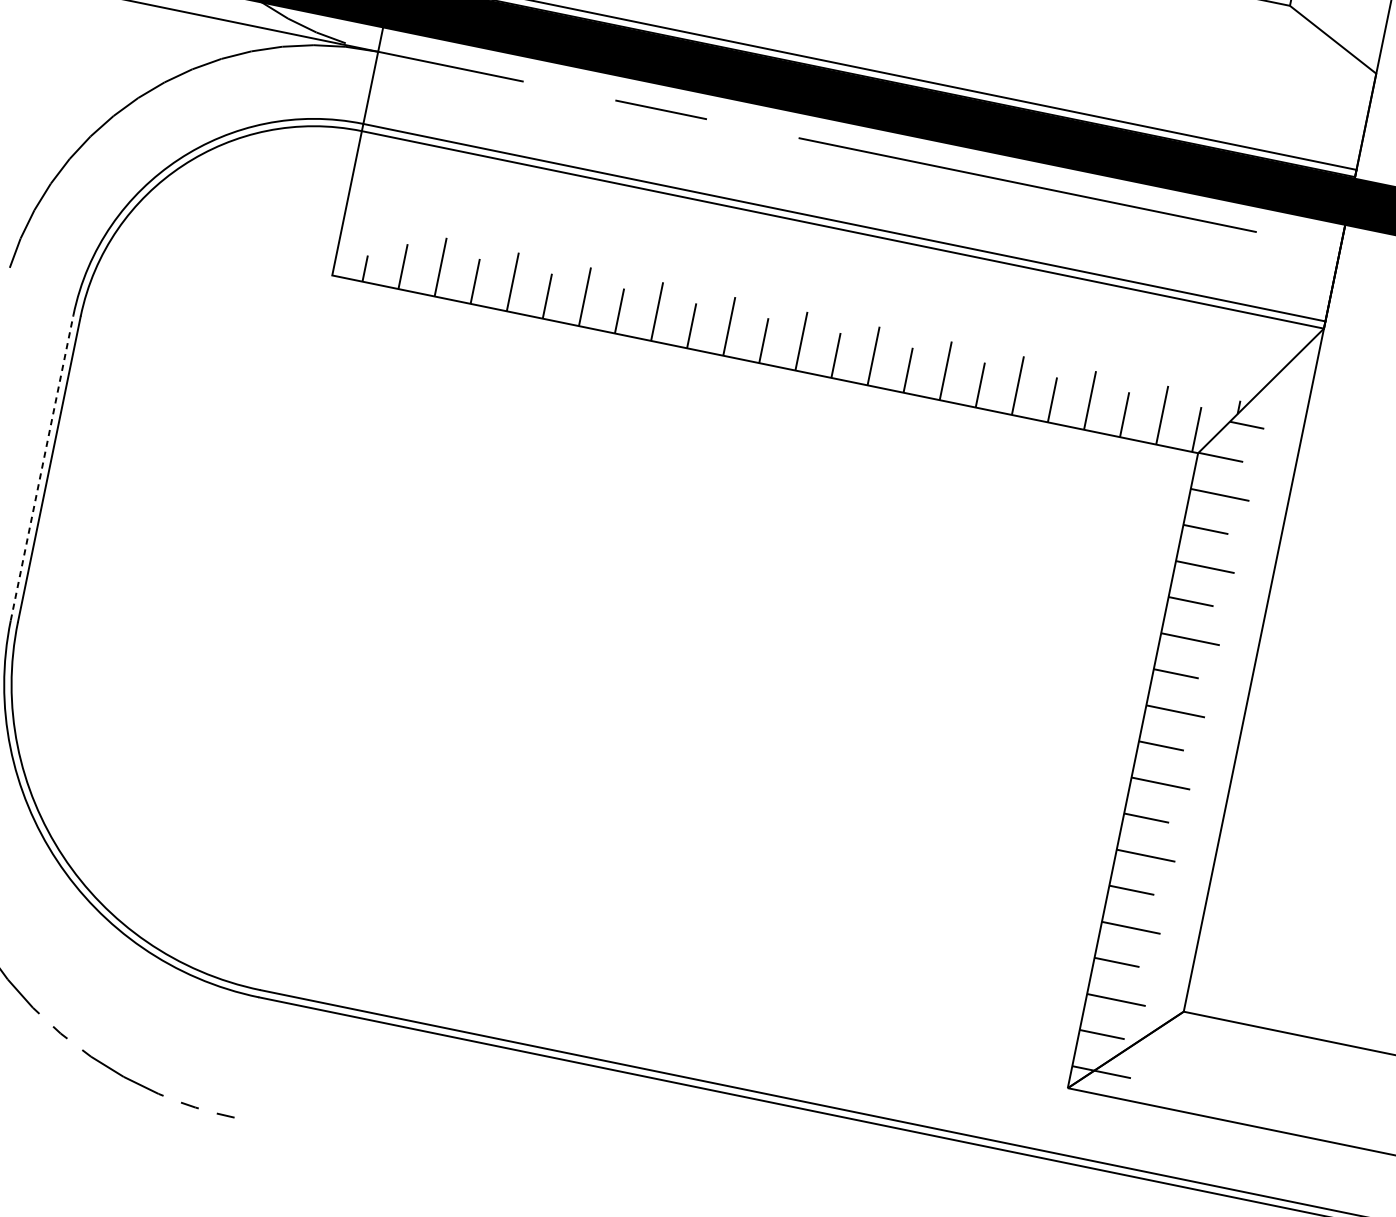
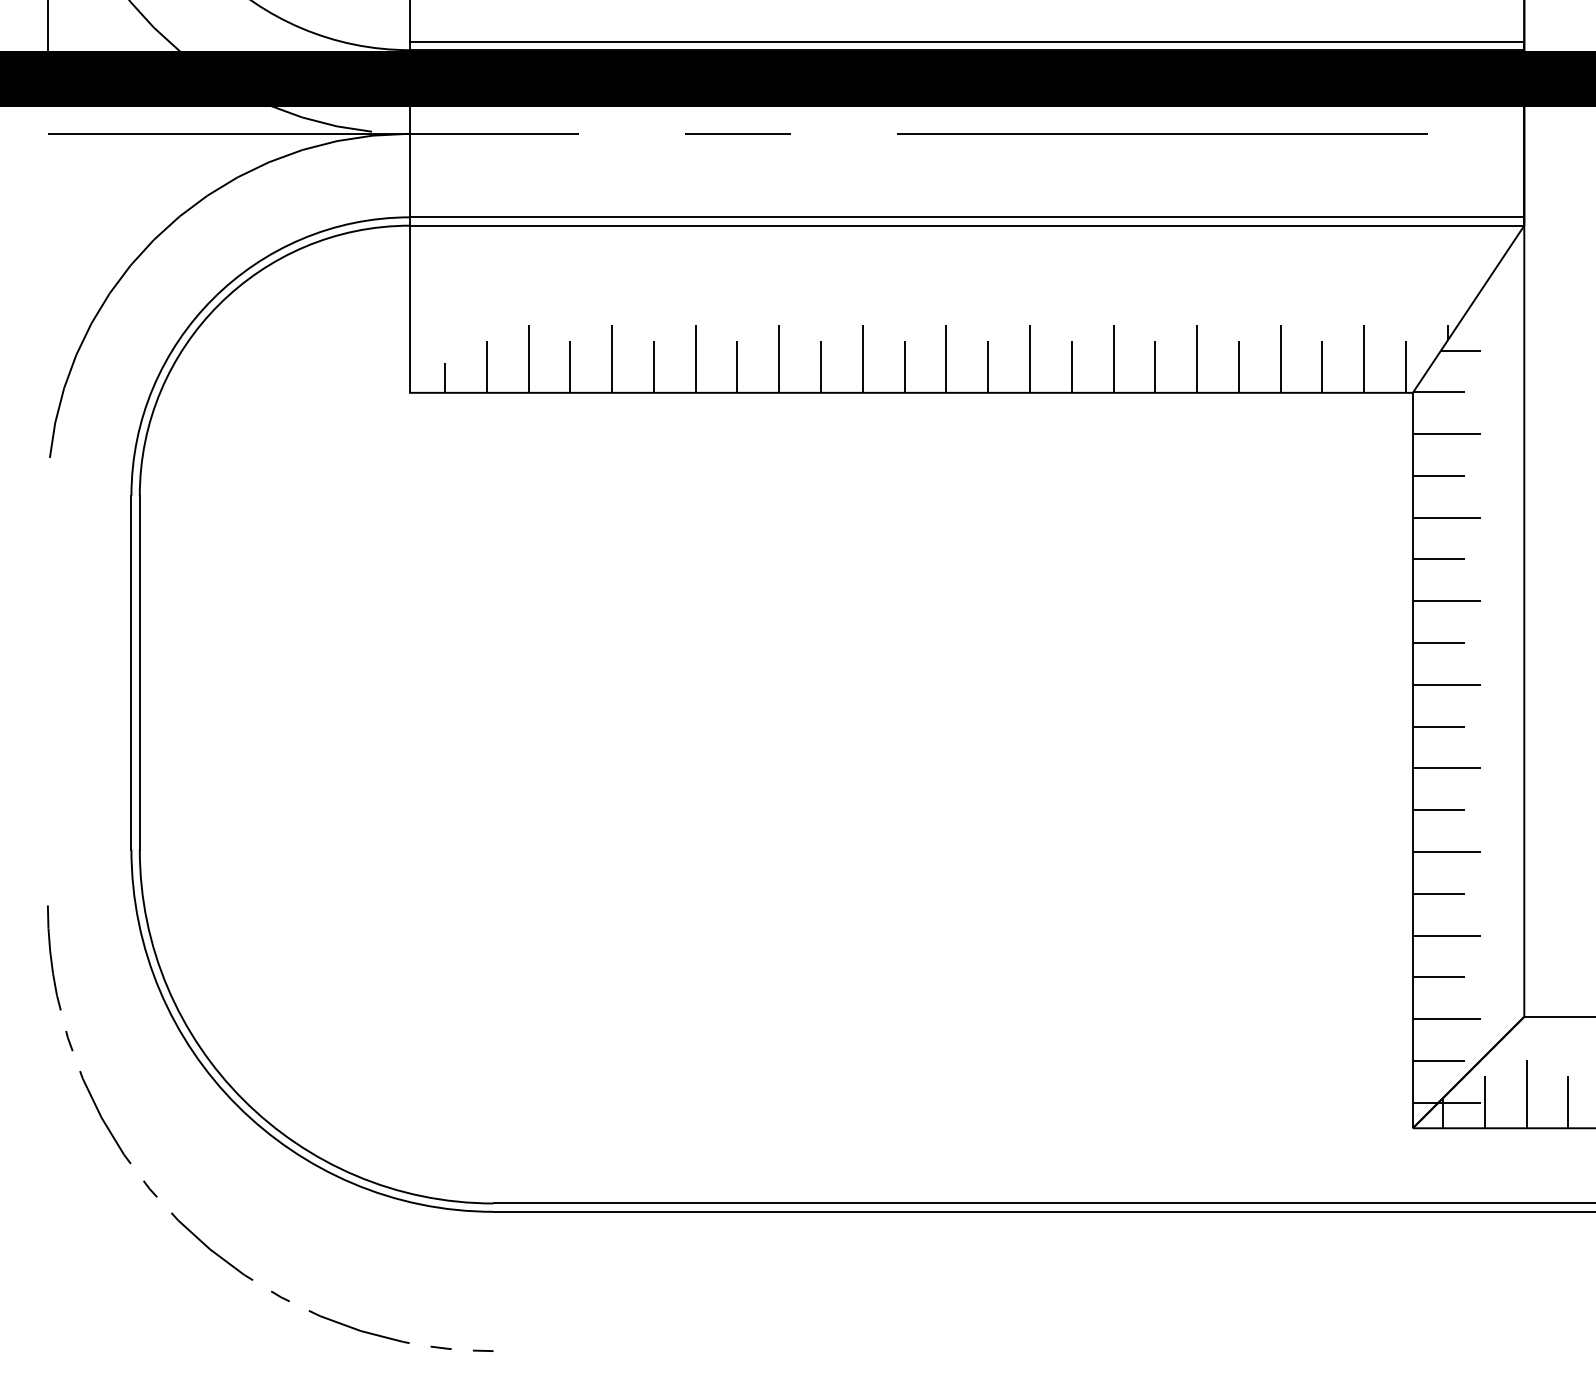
line: (42, 467) -> (131, 672), dashed -> solid
hatch: (1153, 1075) -> (1505, 1094), added

